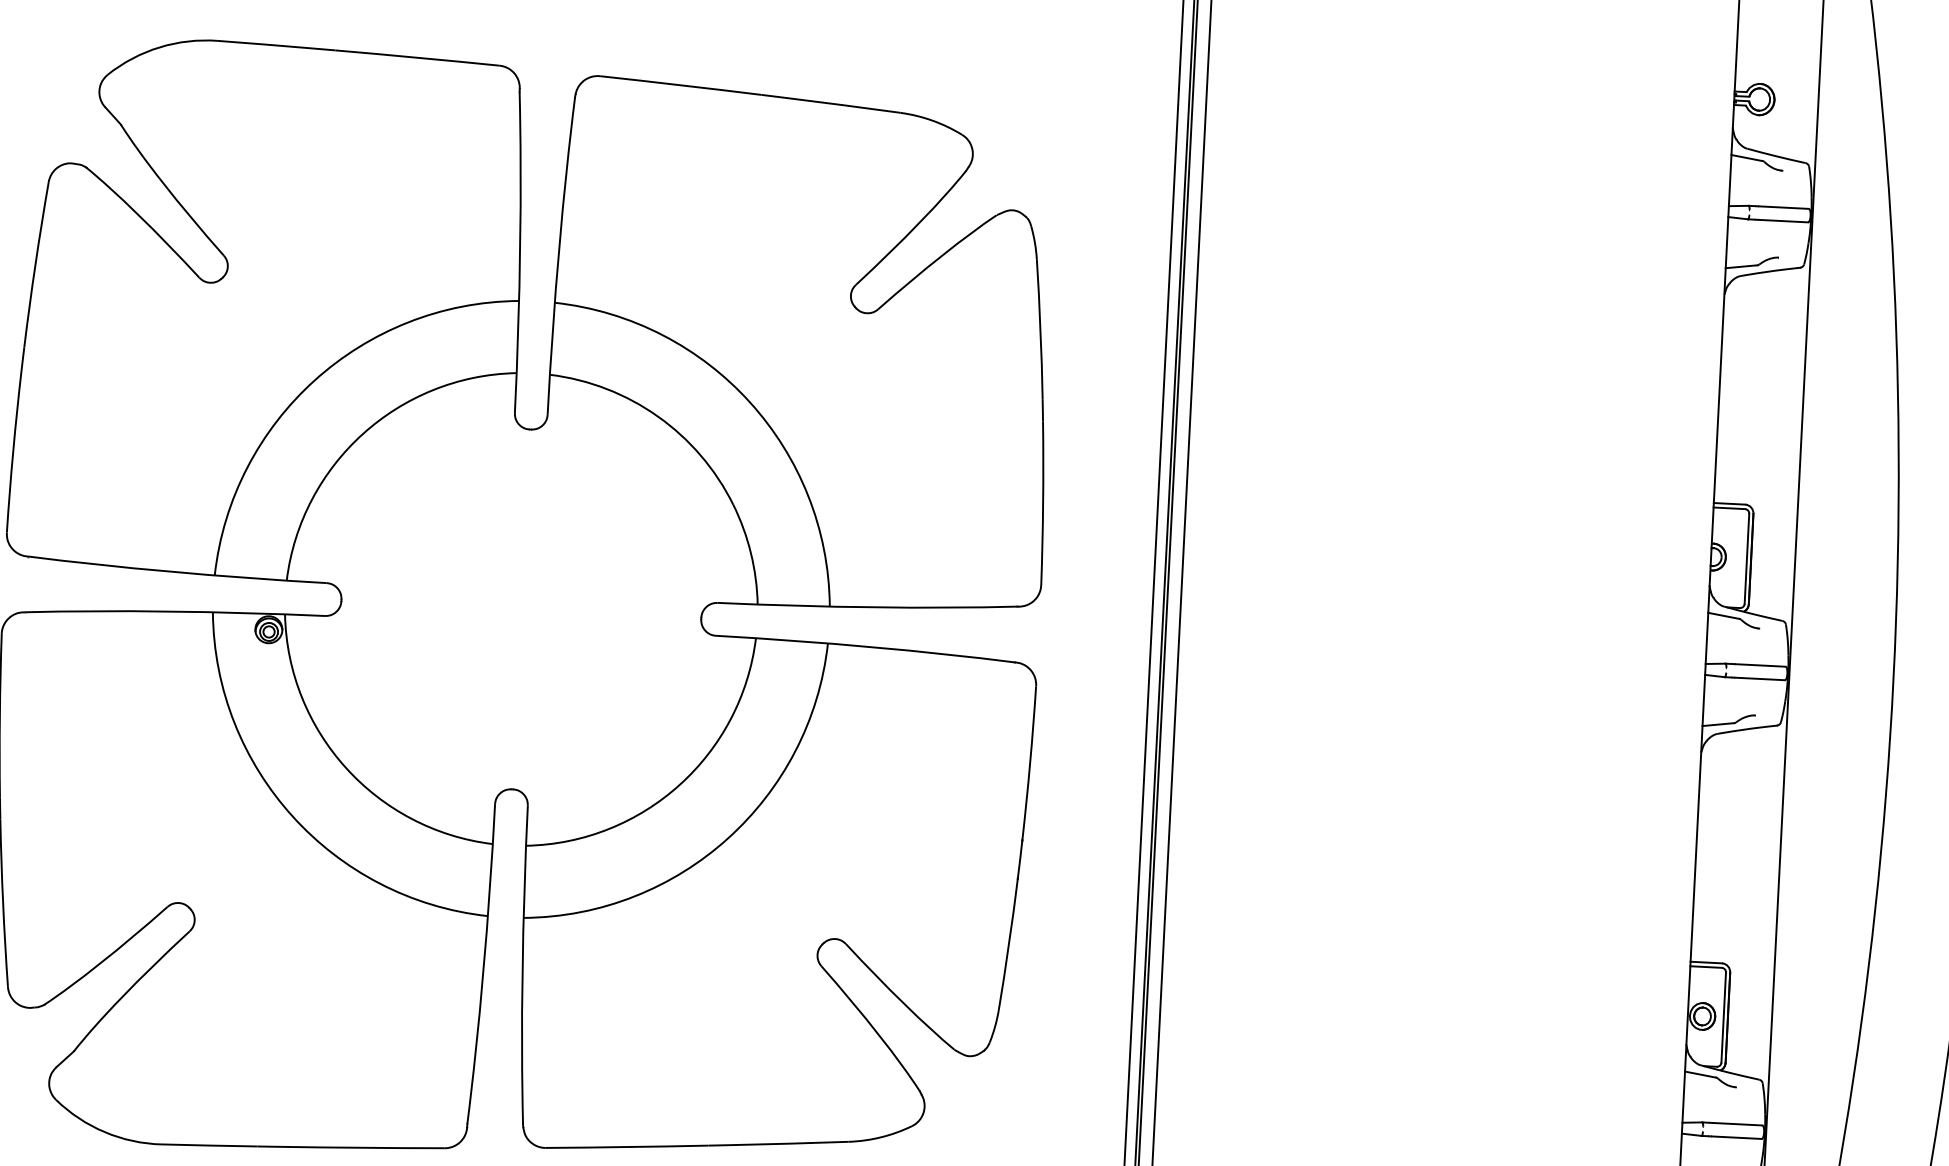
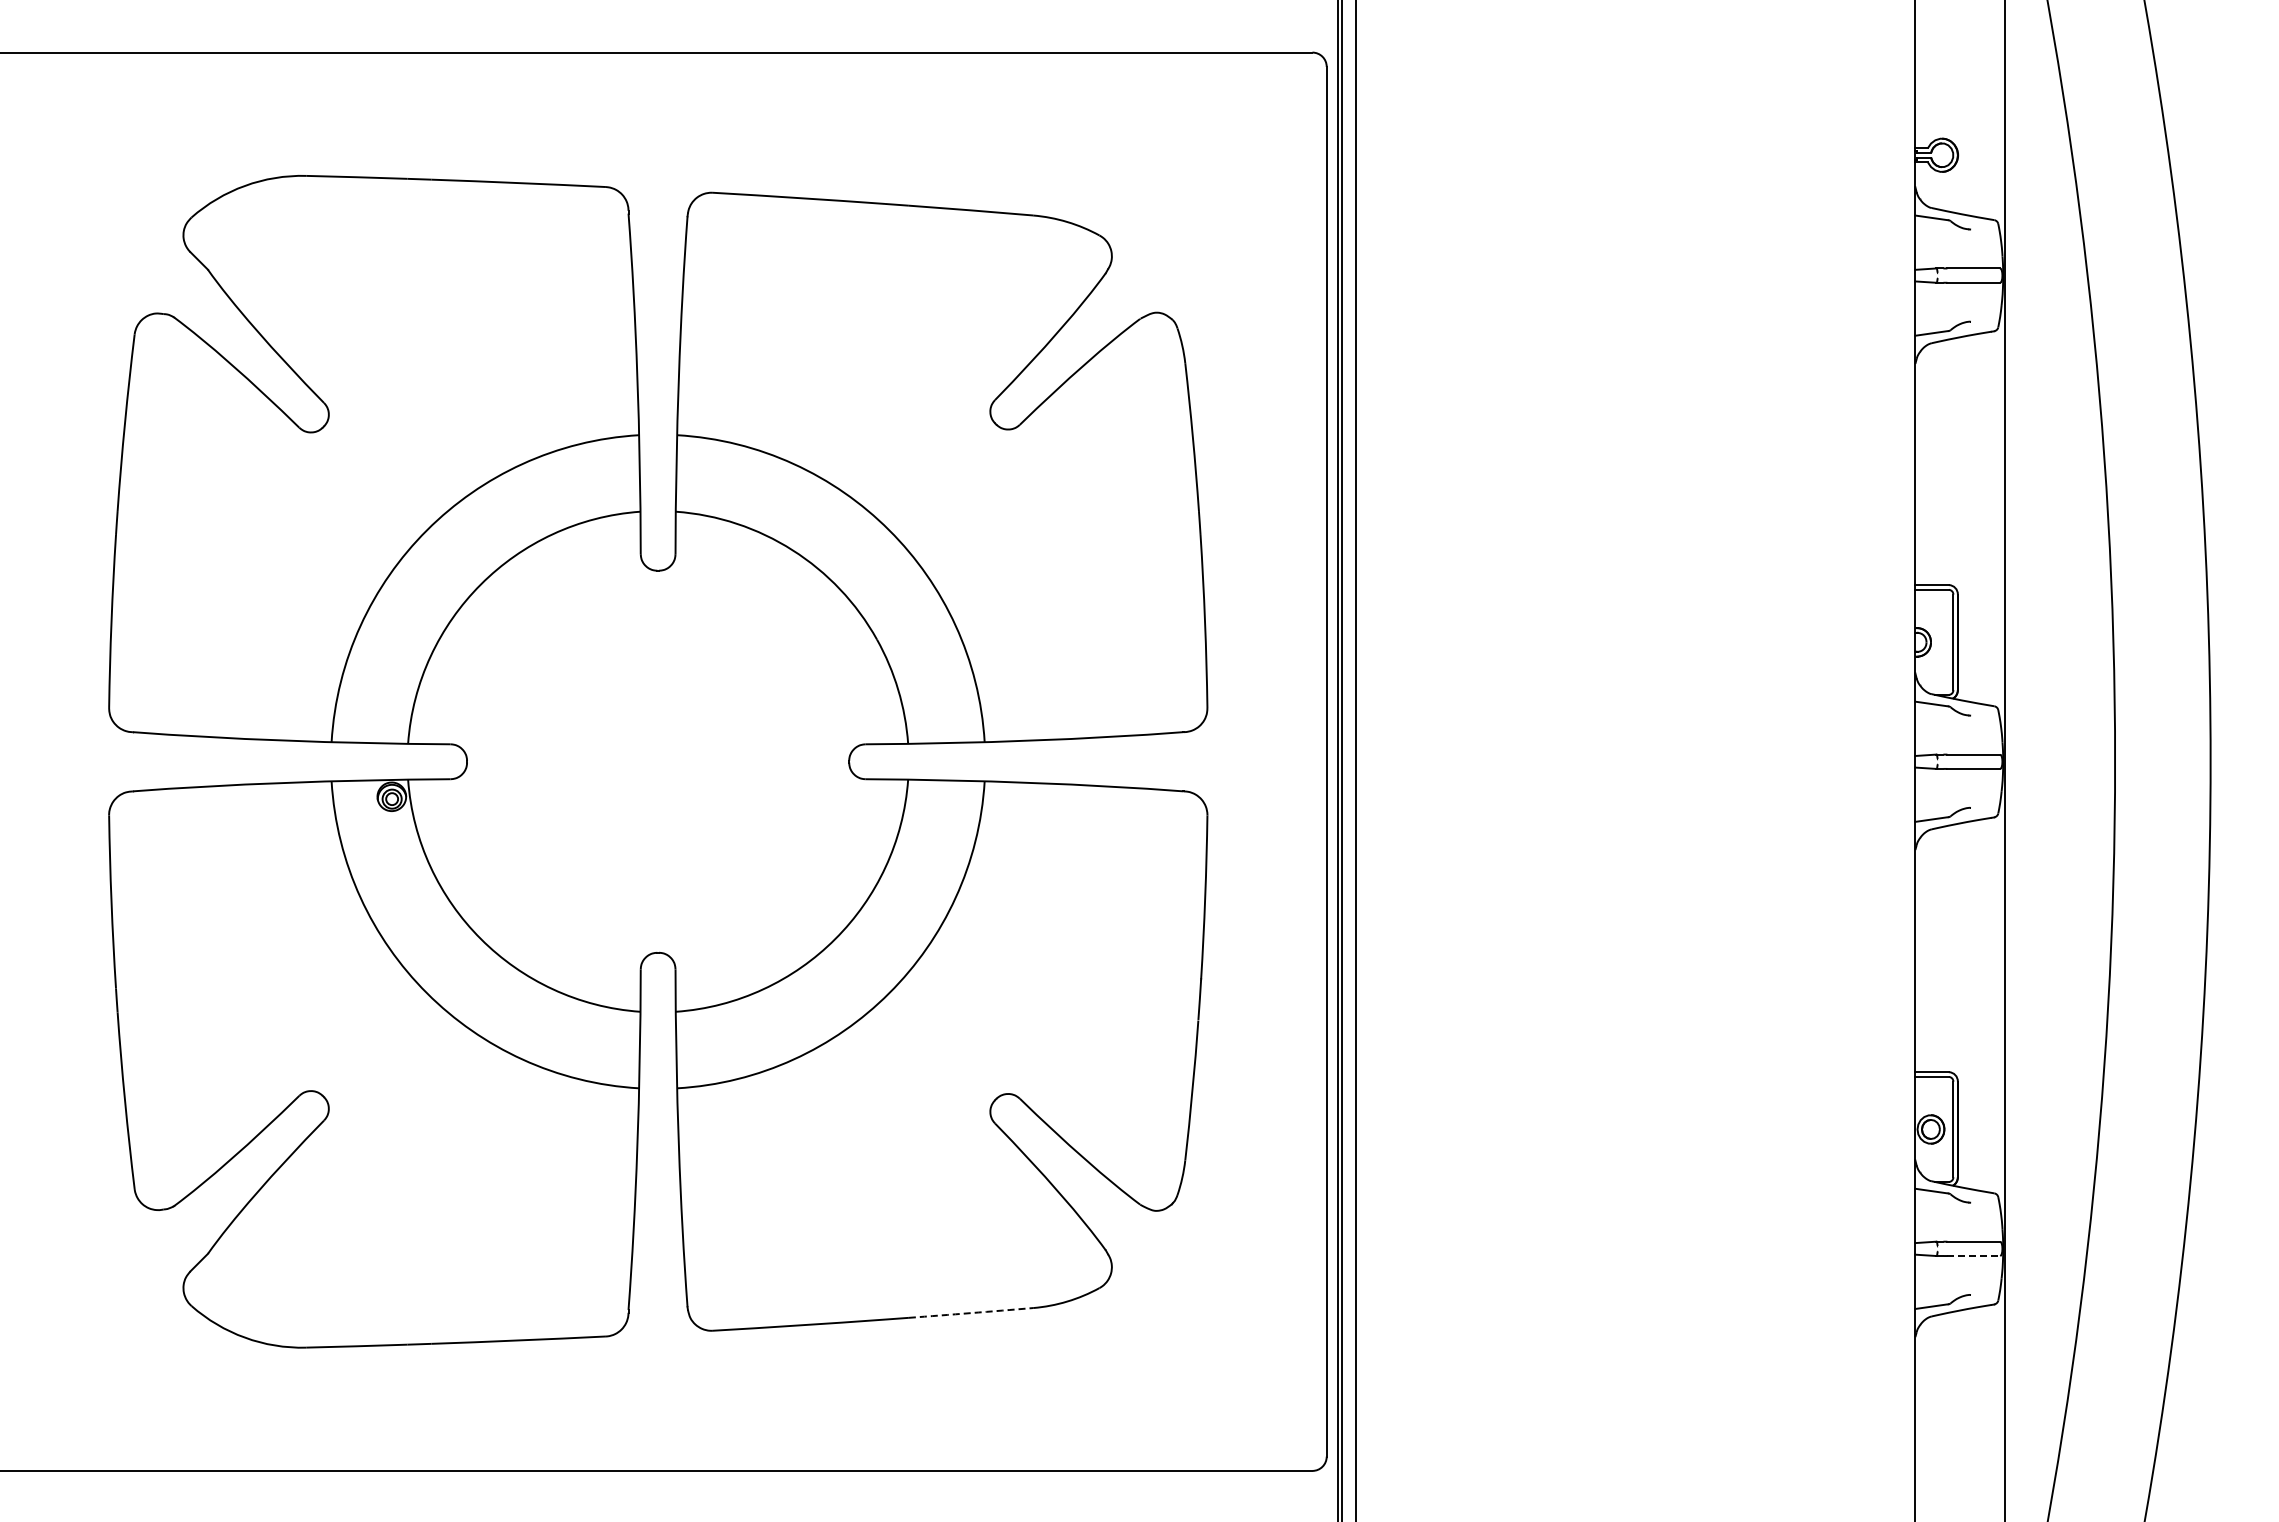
line: (1737, 1138) -> (1974, 1256), solid -> dashed
arc: (790, 1144) -> (971, 1313), solid -> dashed

